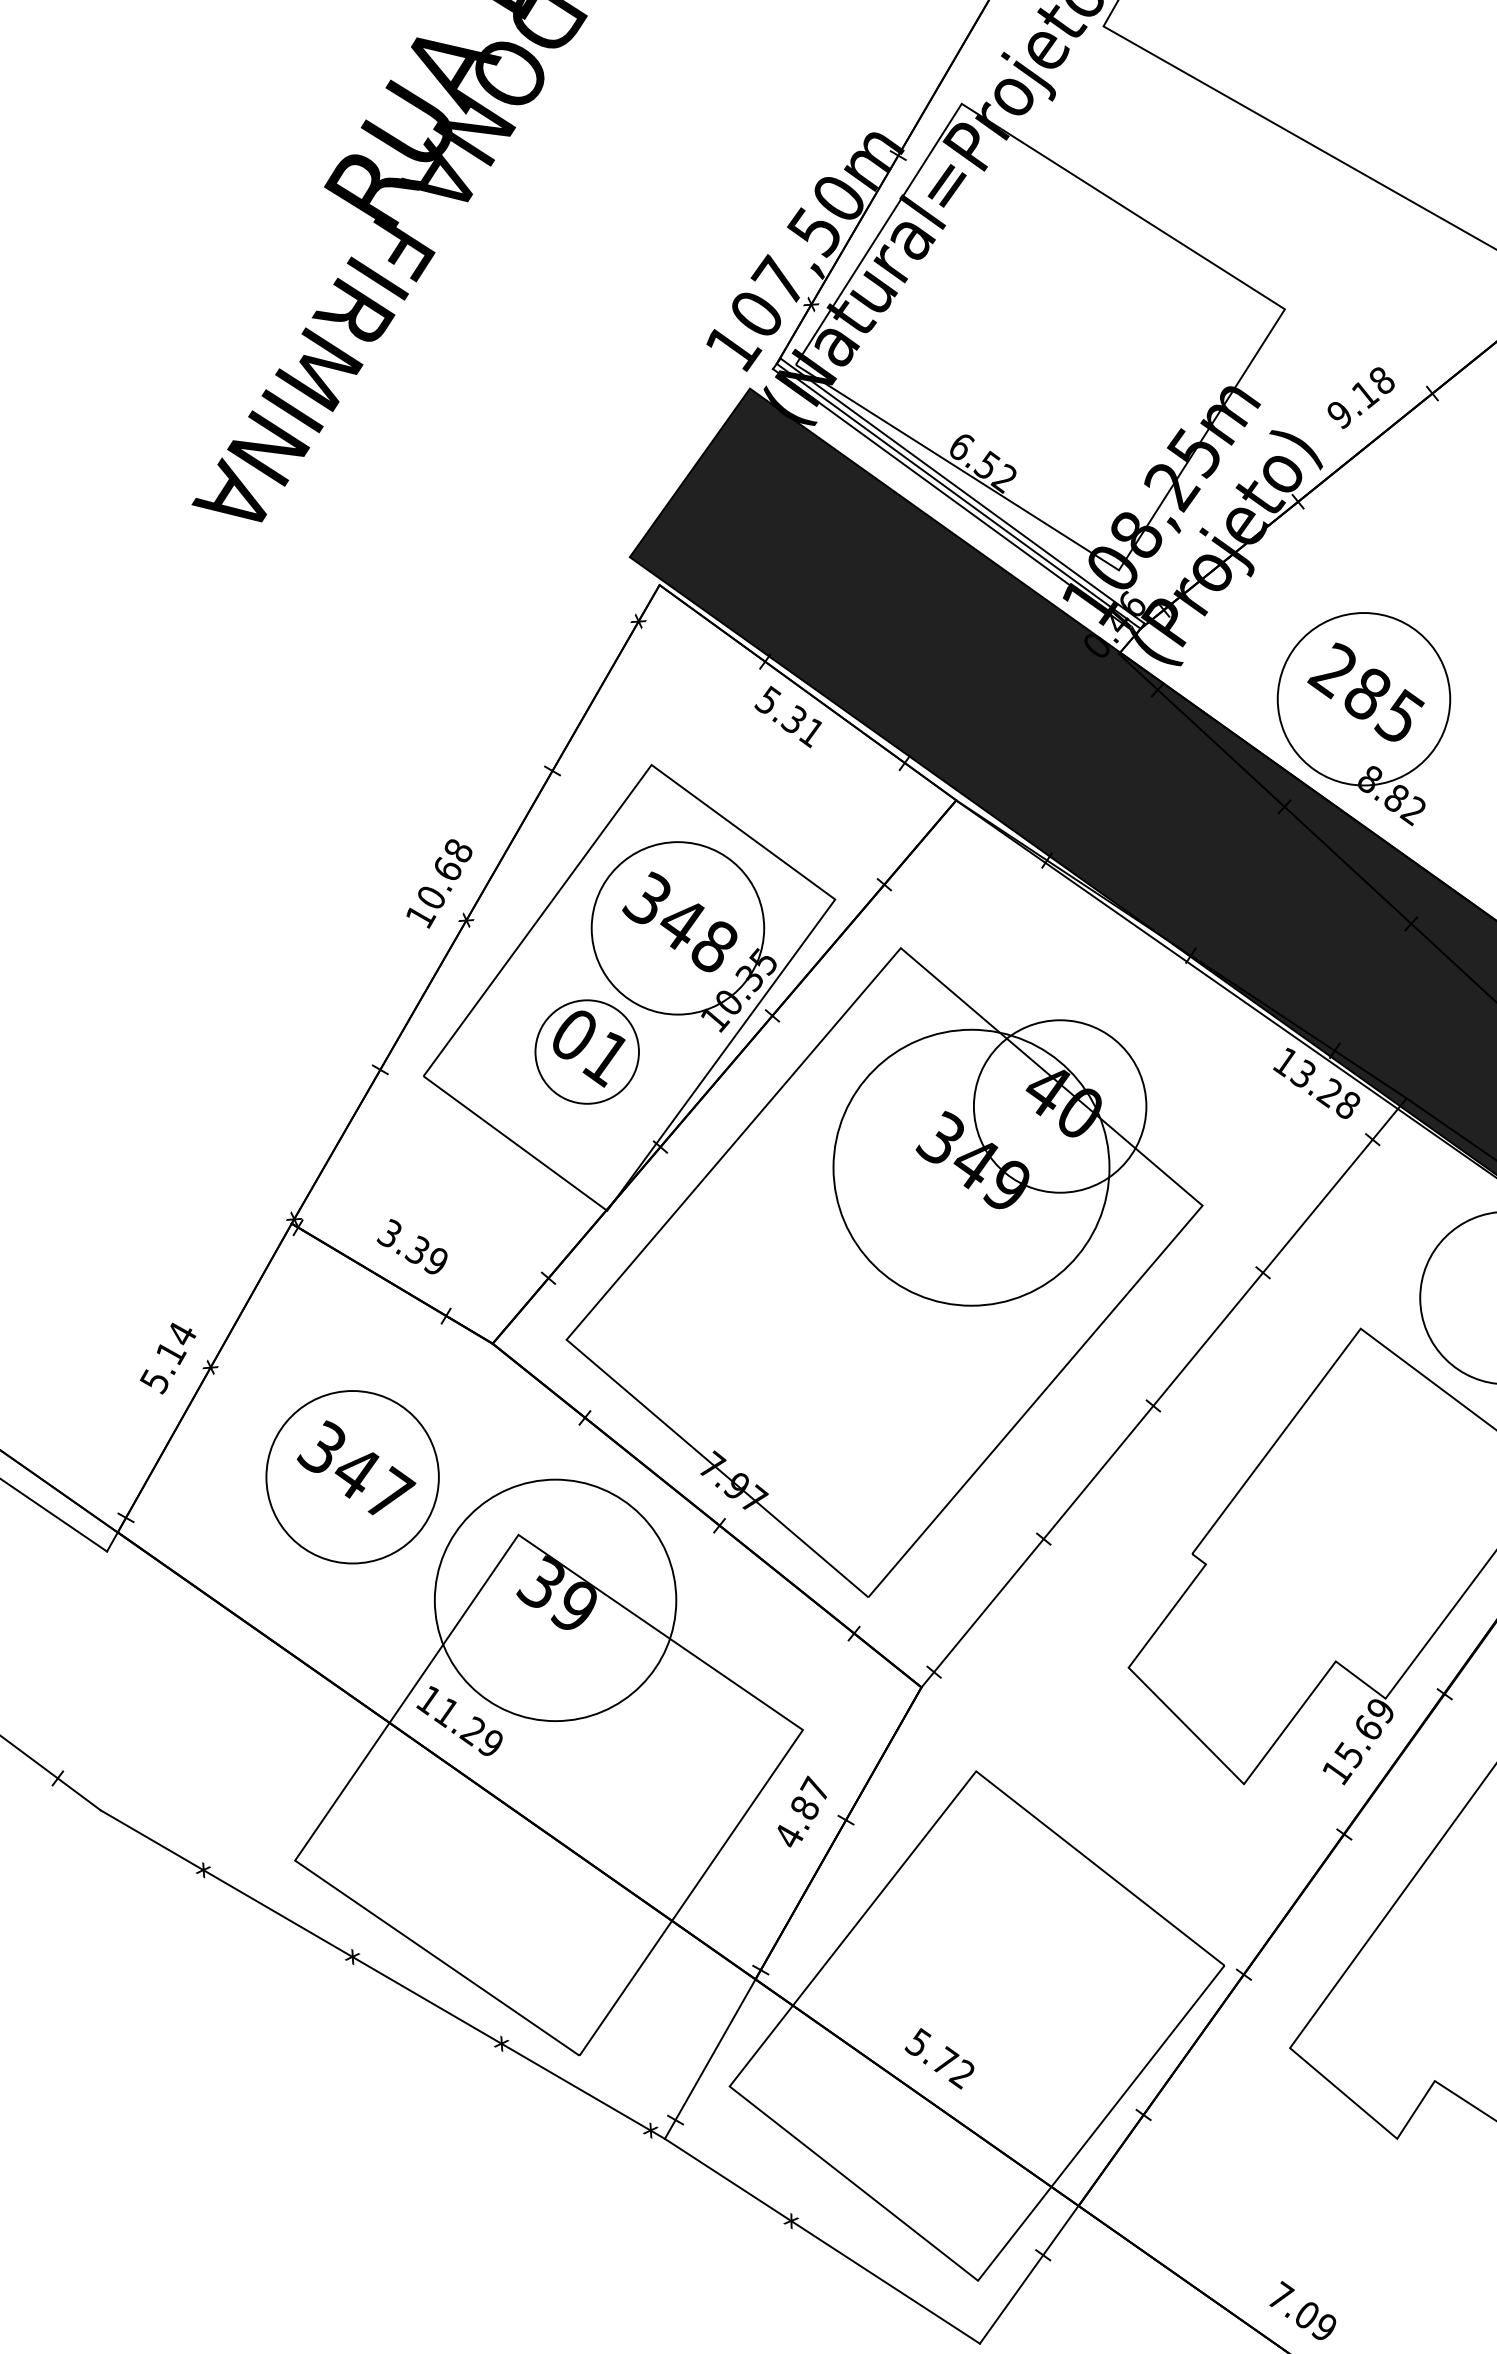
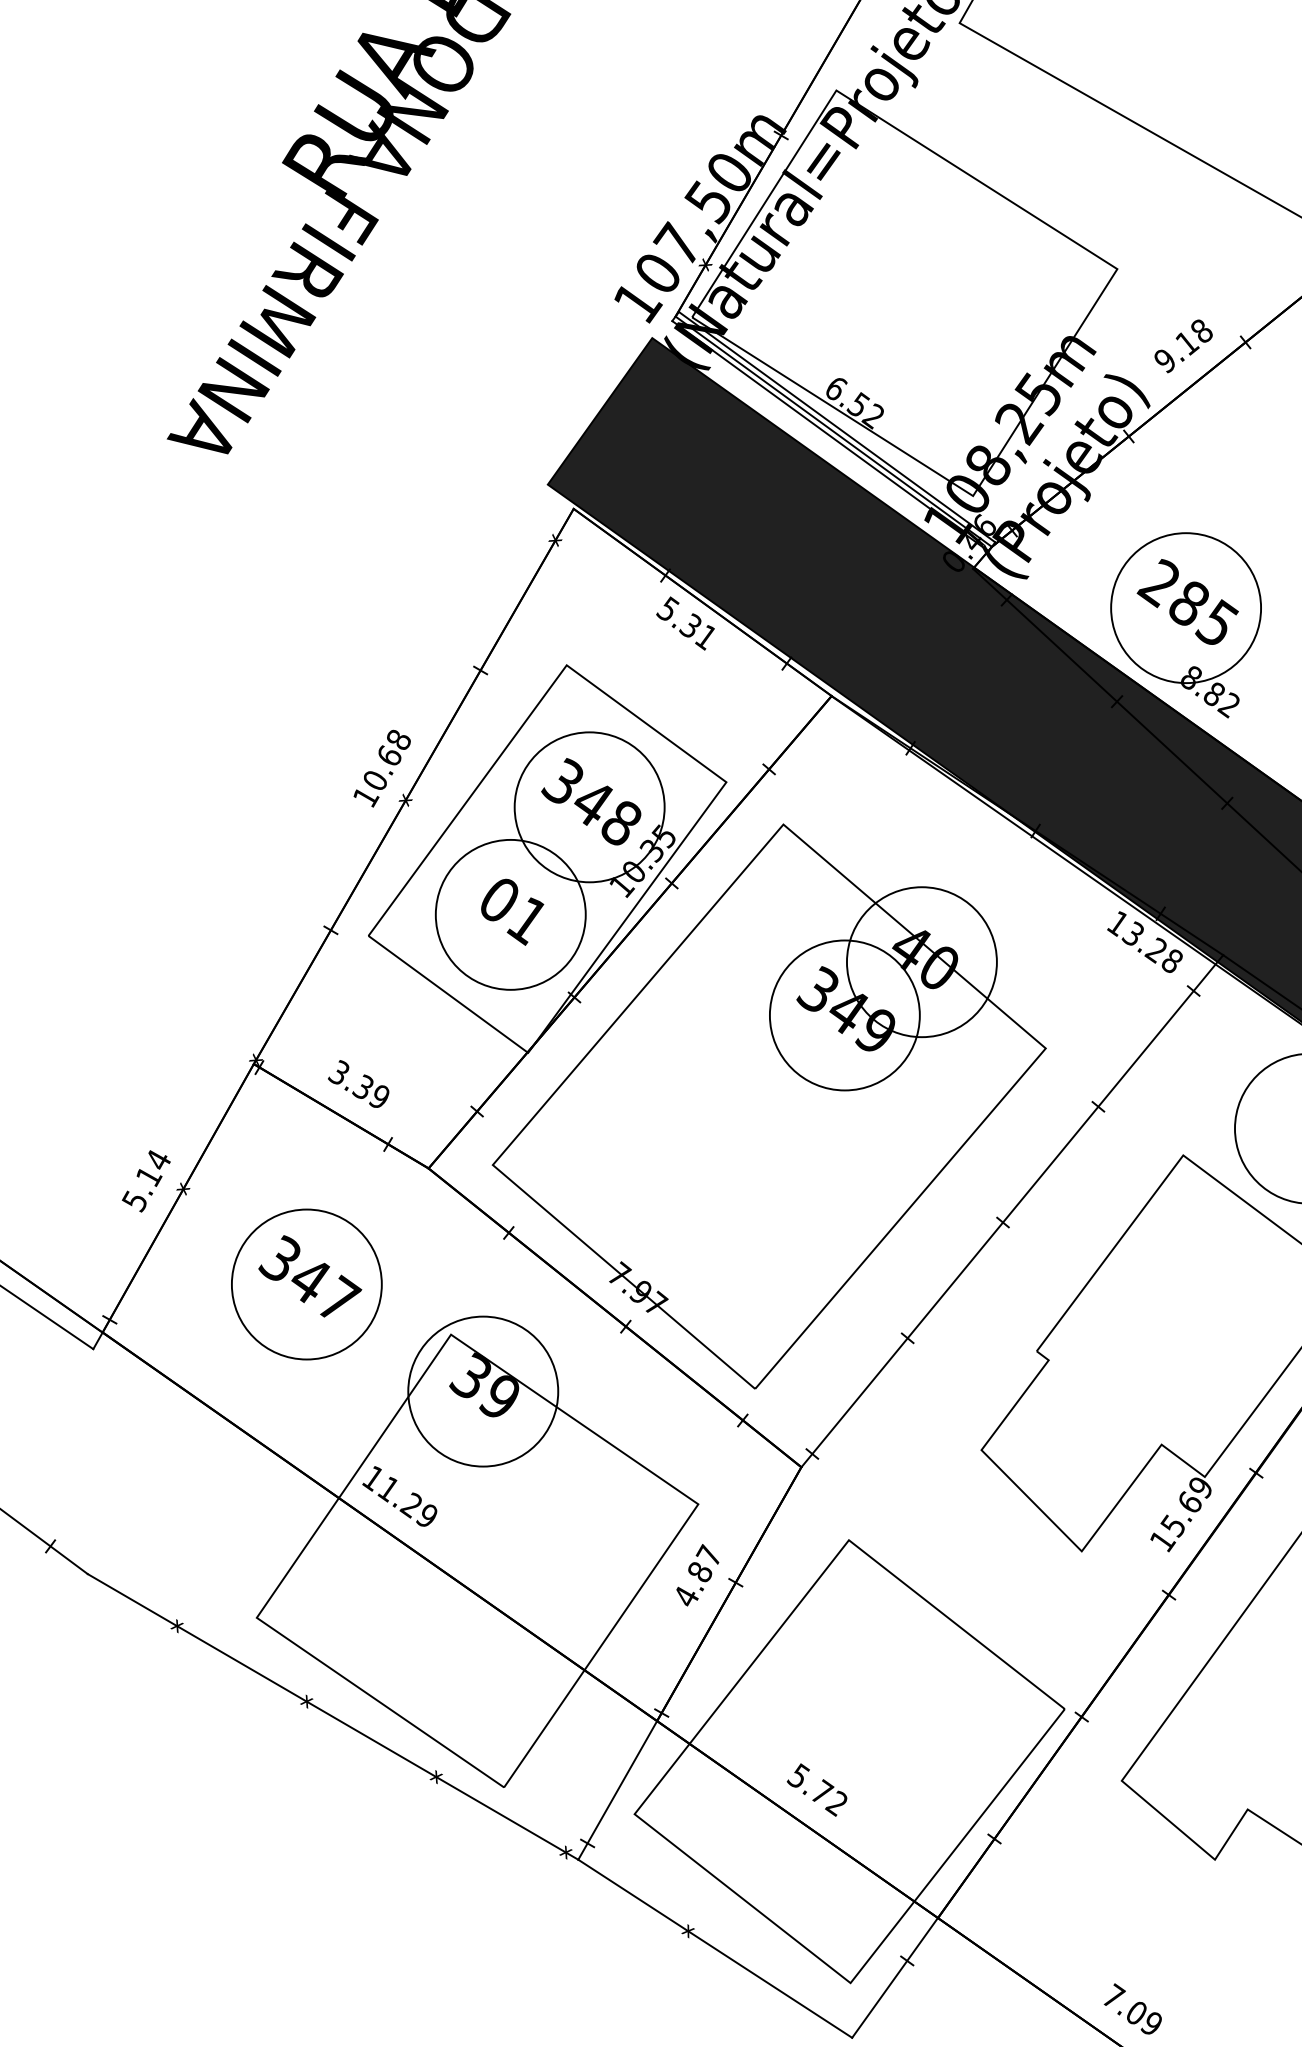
circle: (587, 1051) -> (511, 914), size x1.67
circle: (971, 1167) -> (844, 1015), size x0.62
circle: (555, 1600) -> (483, 1391), size x0.71

